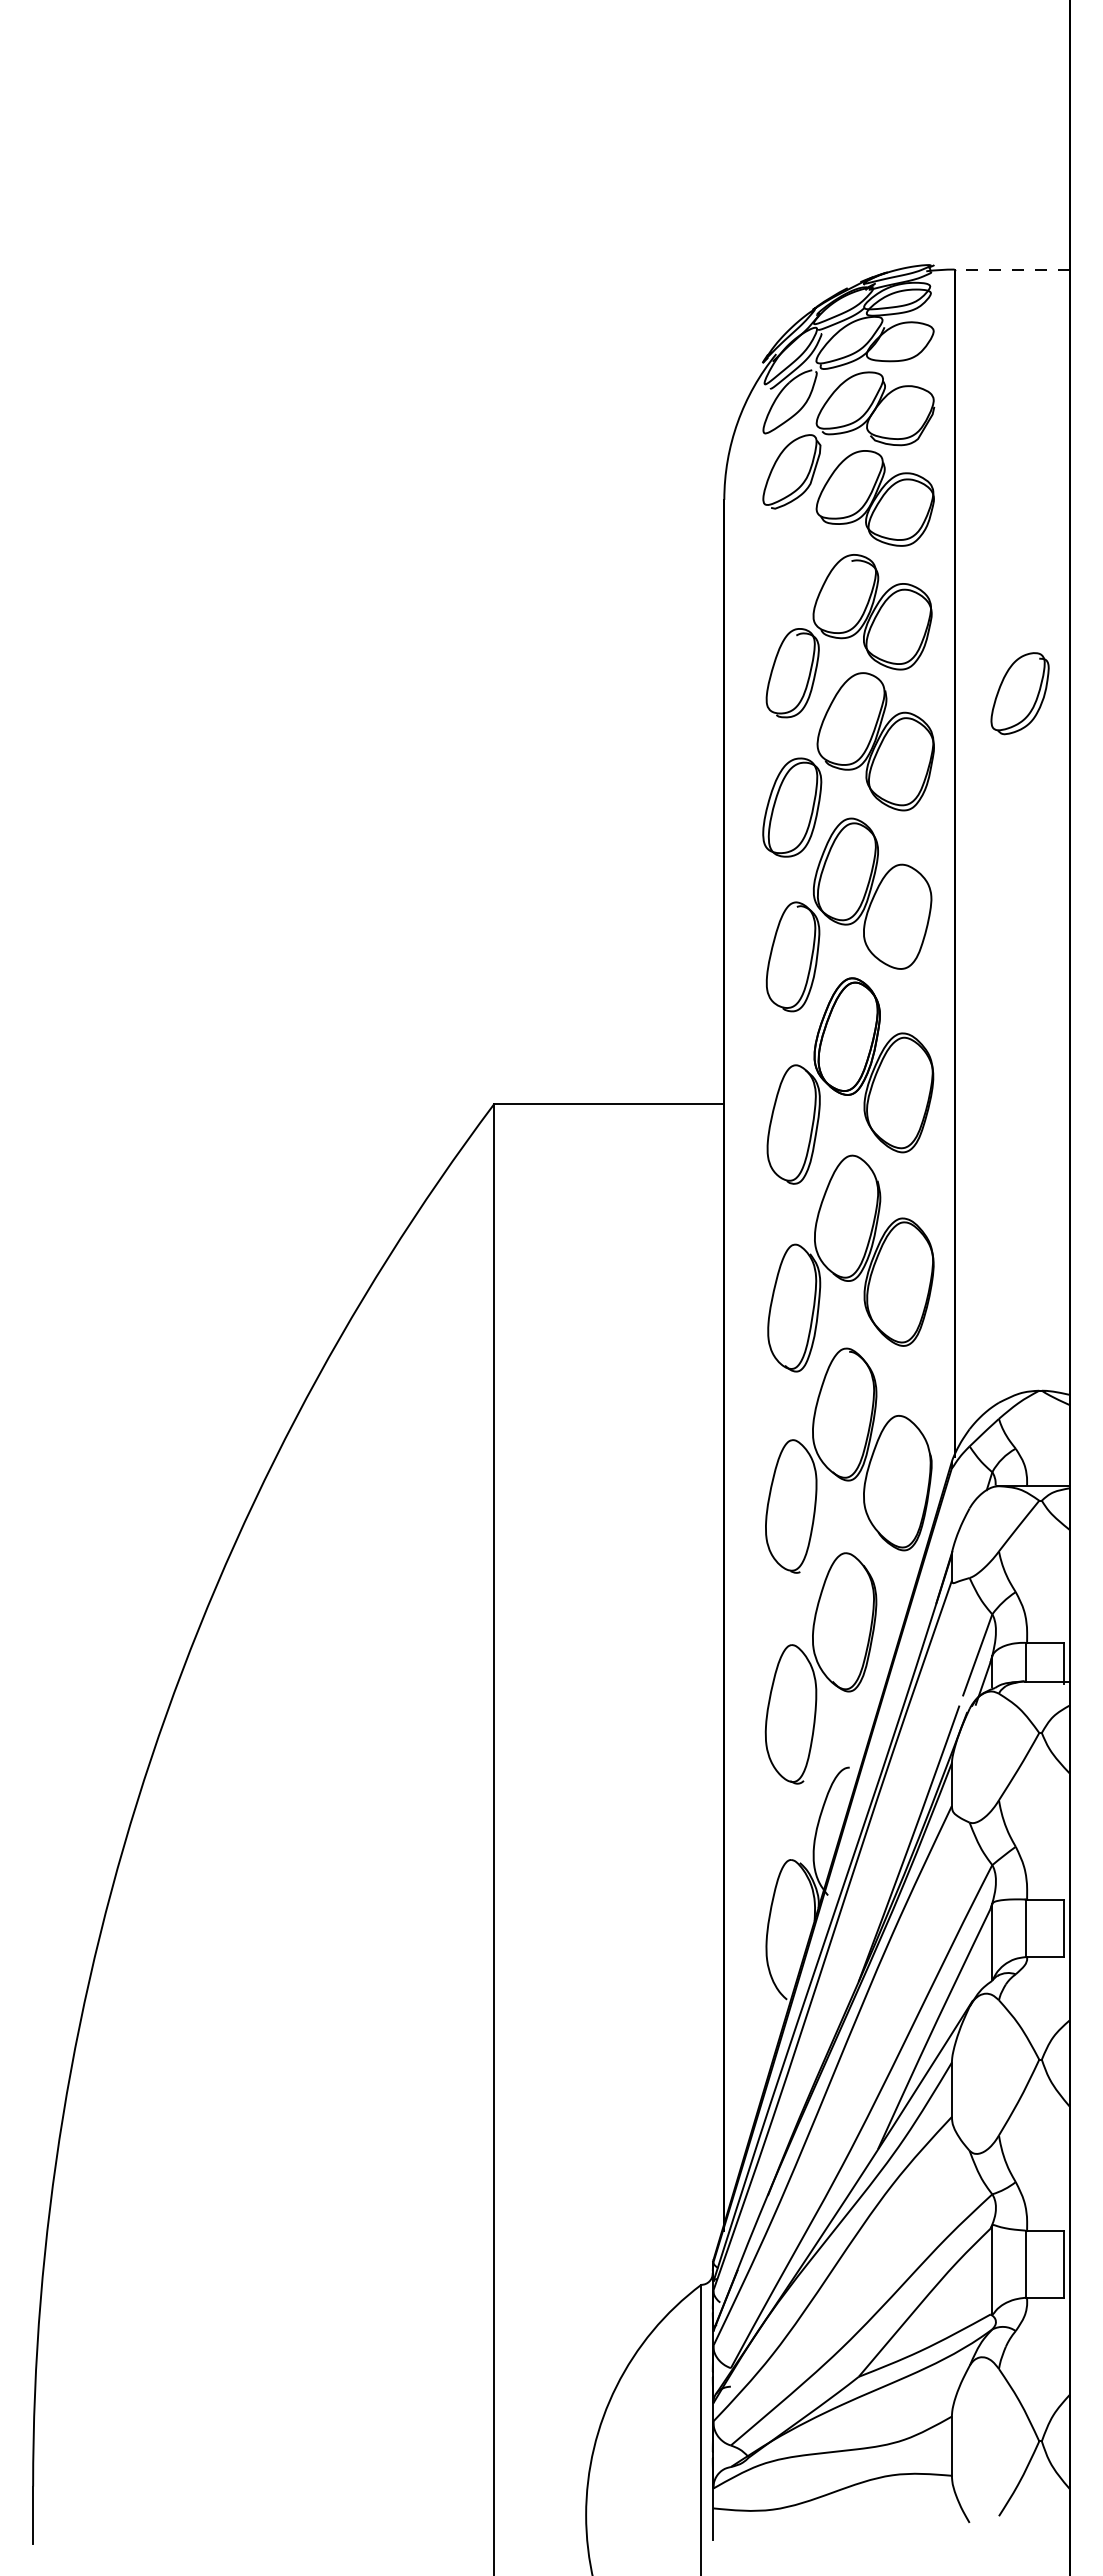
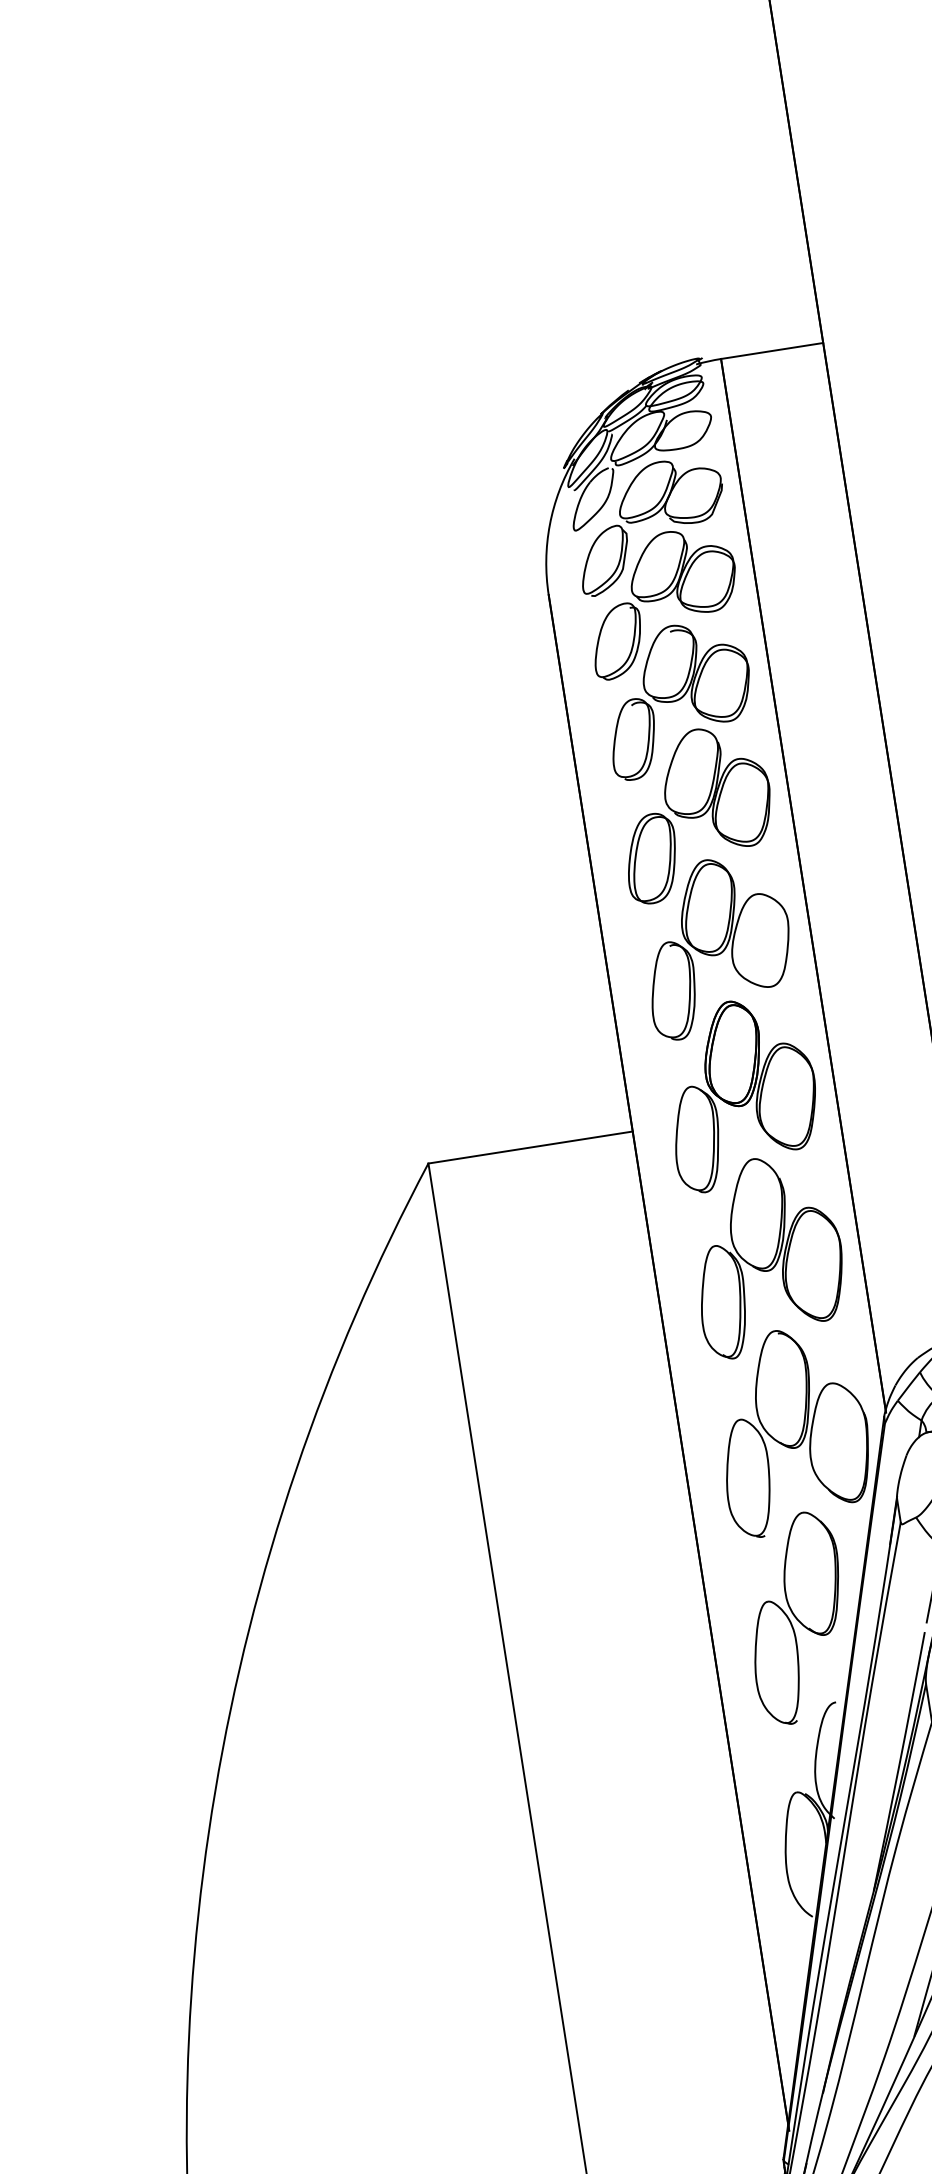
line: (1012, 269) -> (772, 350), dashed -> solid
part: (1019, 693) -> (617, 641), moved

